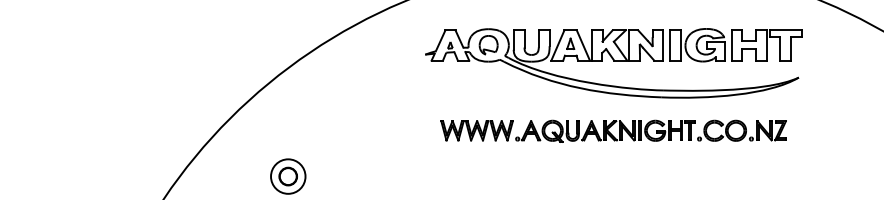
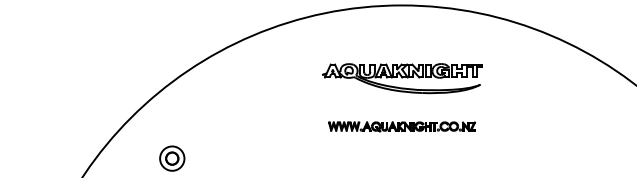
part: (612, 63) -> (401, 78), size x0.6
part: (612, 131) -> (401, 126), size x0.6

